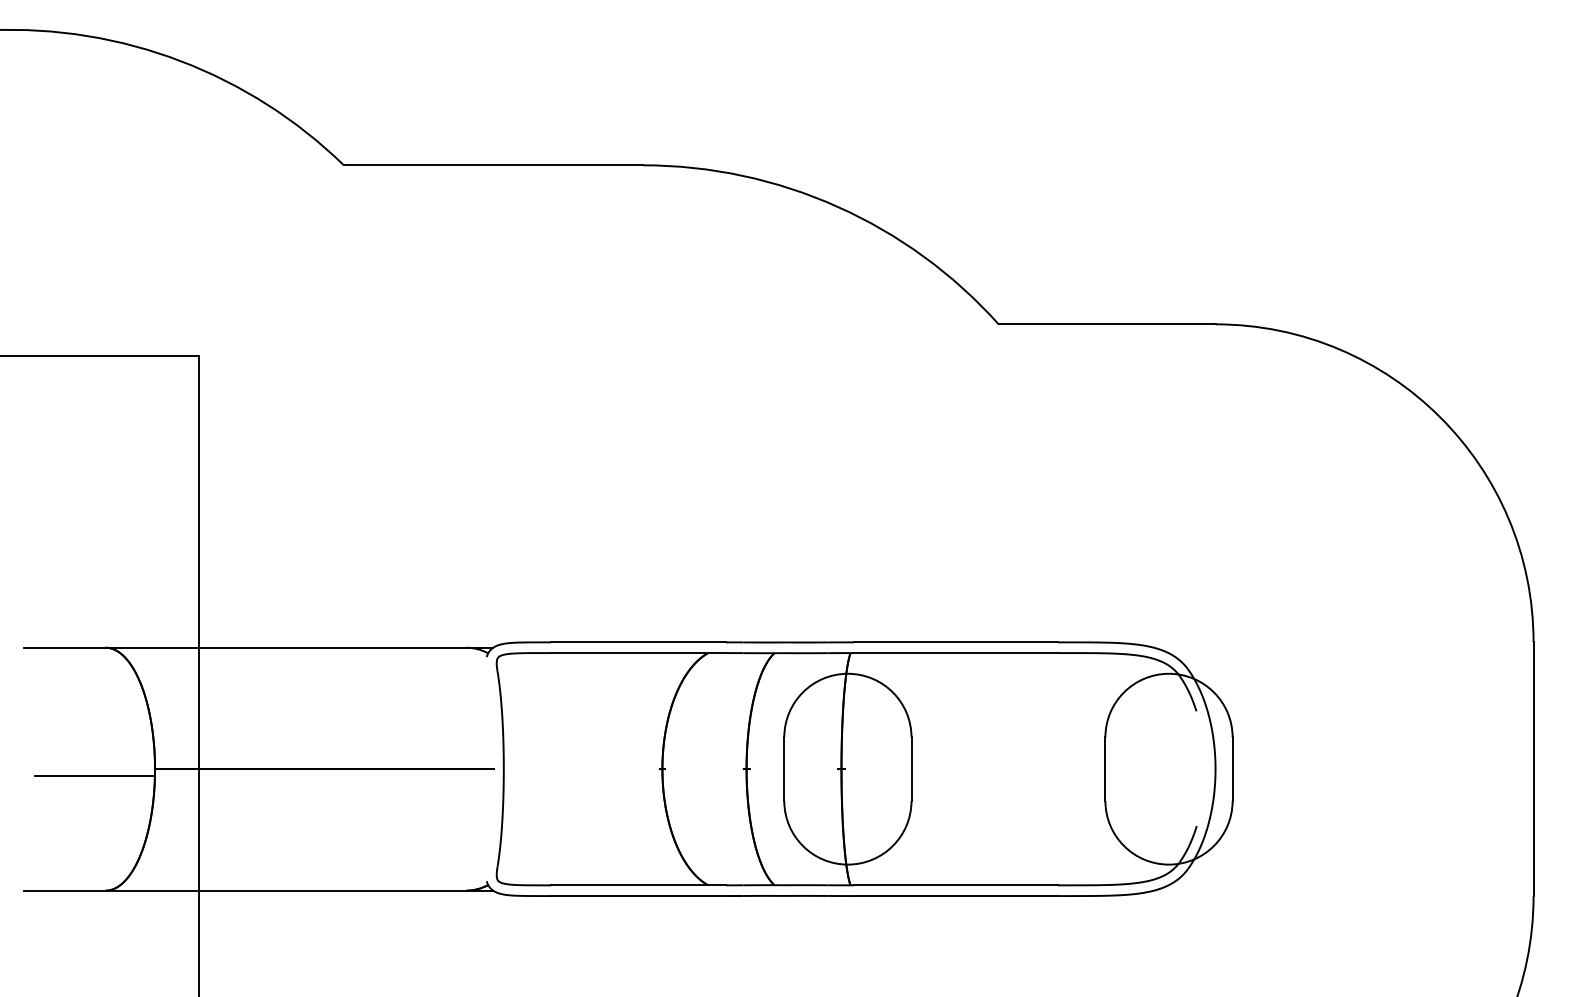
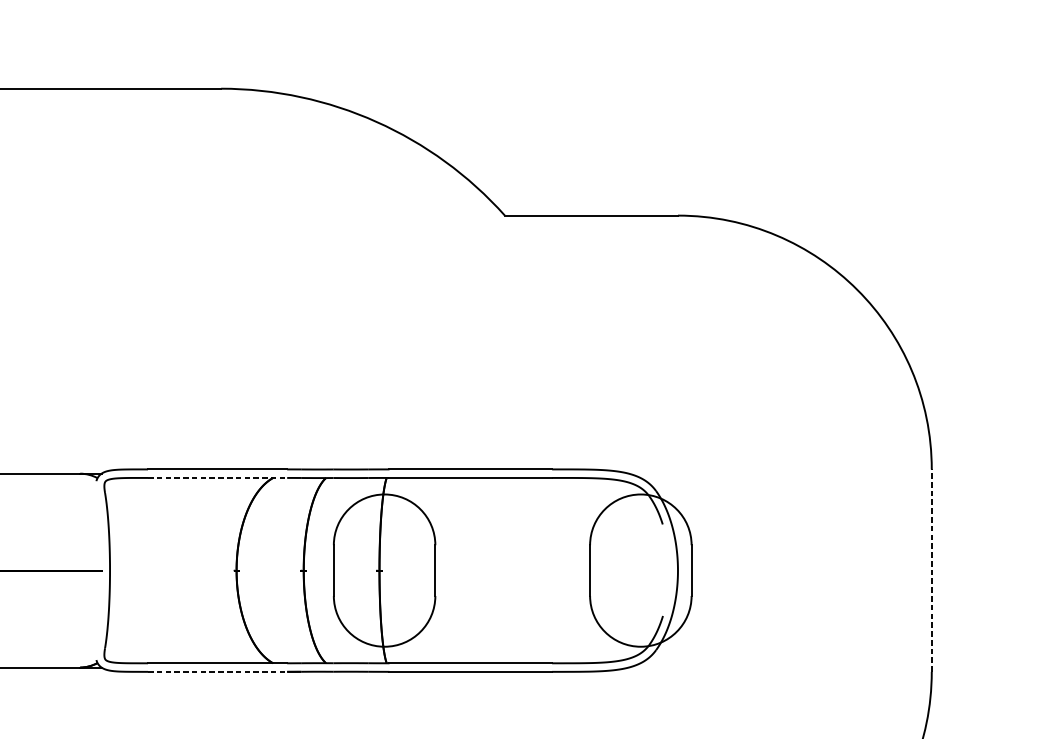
line: (639, 653) -> (218, 478), solid -> dashed
line: (1533, 769) -> (931, 570), solid -> dashed
line: (639, 896) -> (218, 672), solid -> dashed

